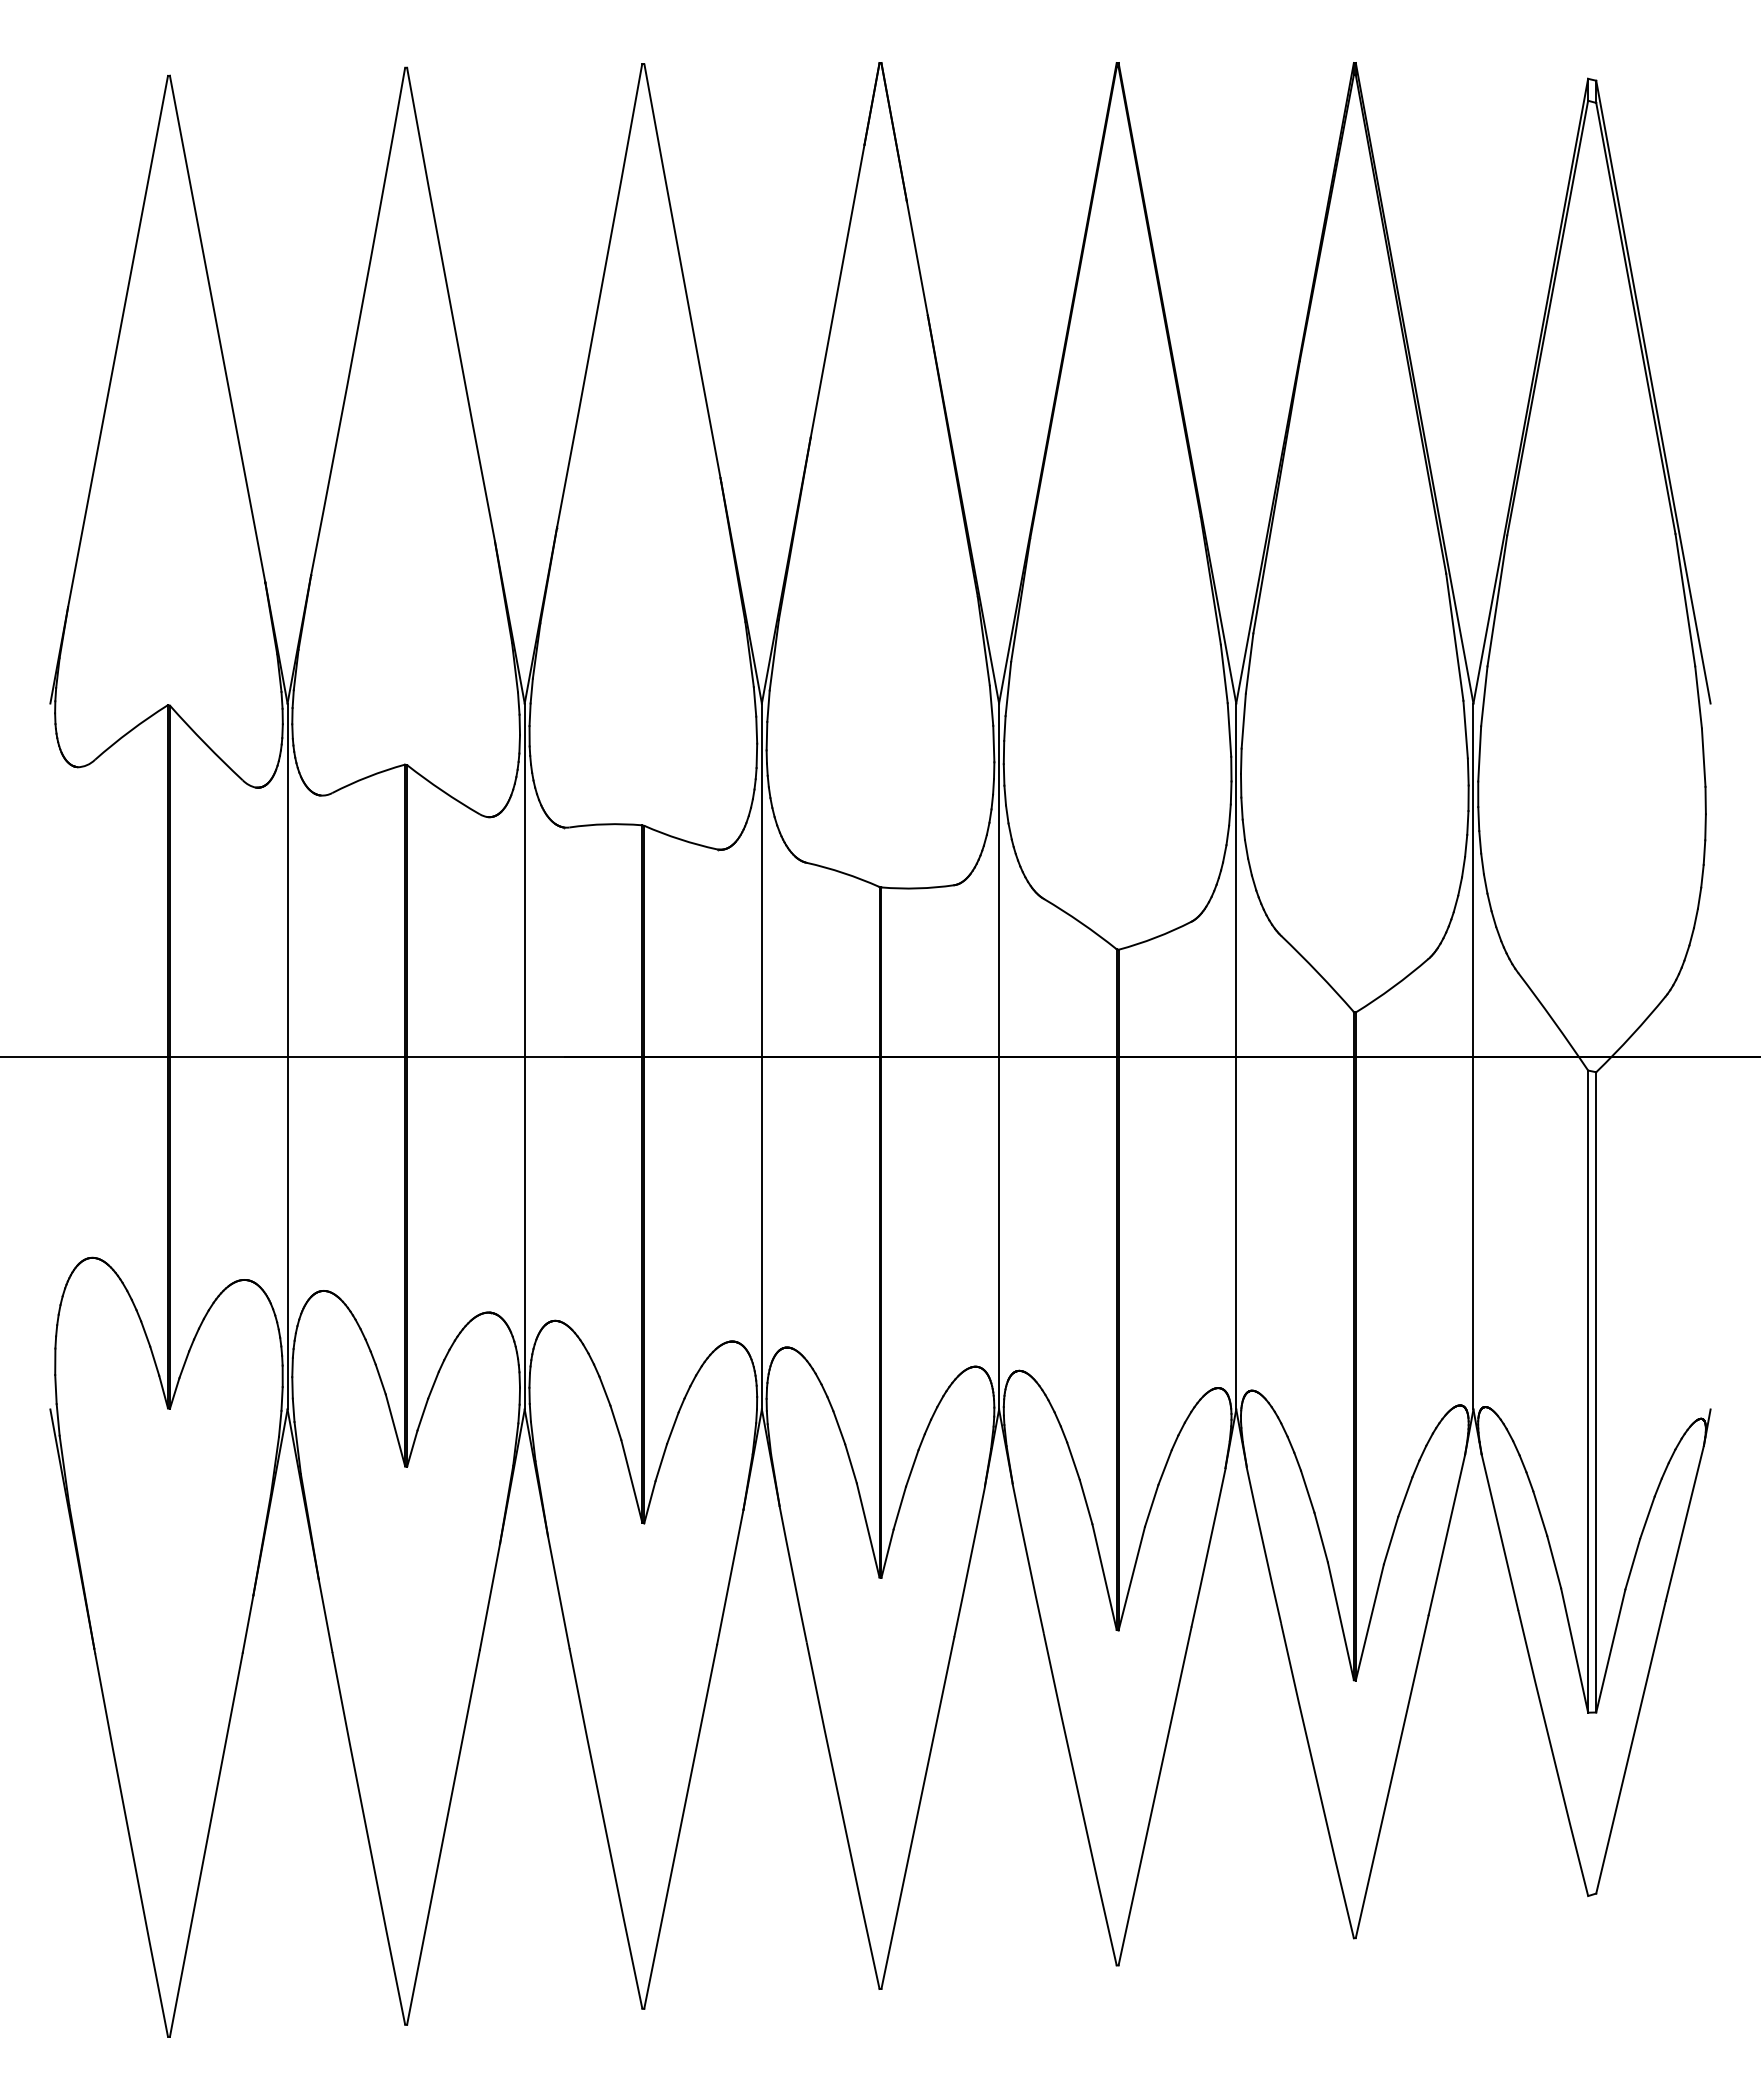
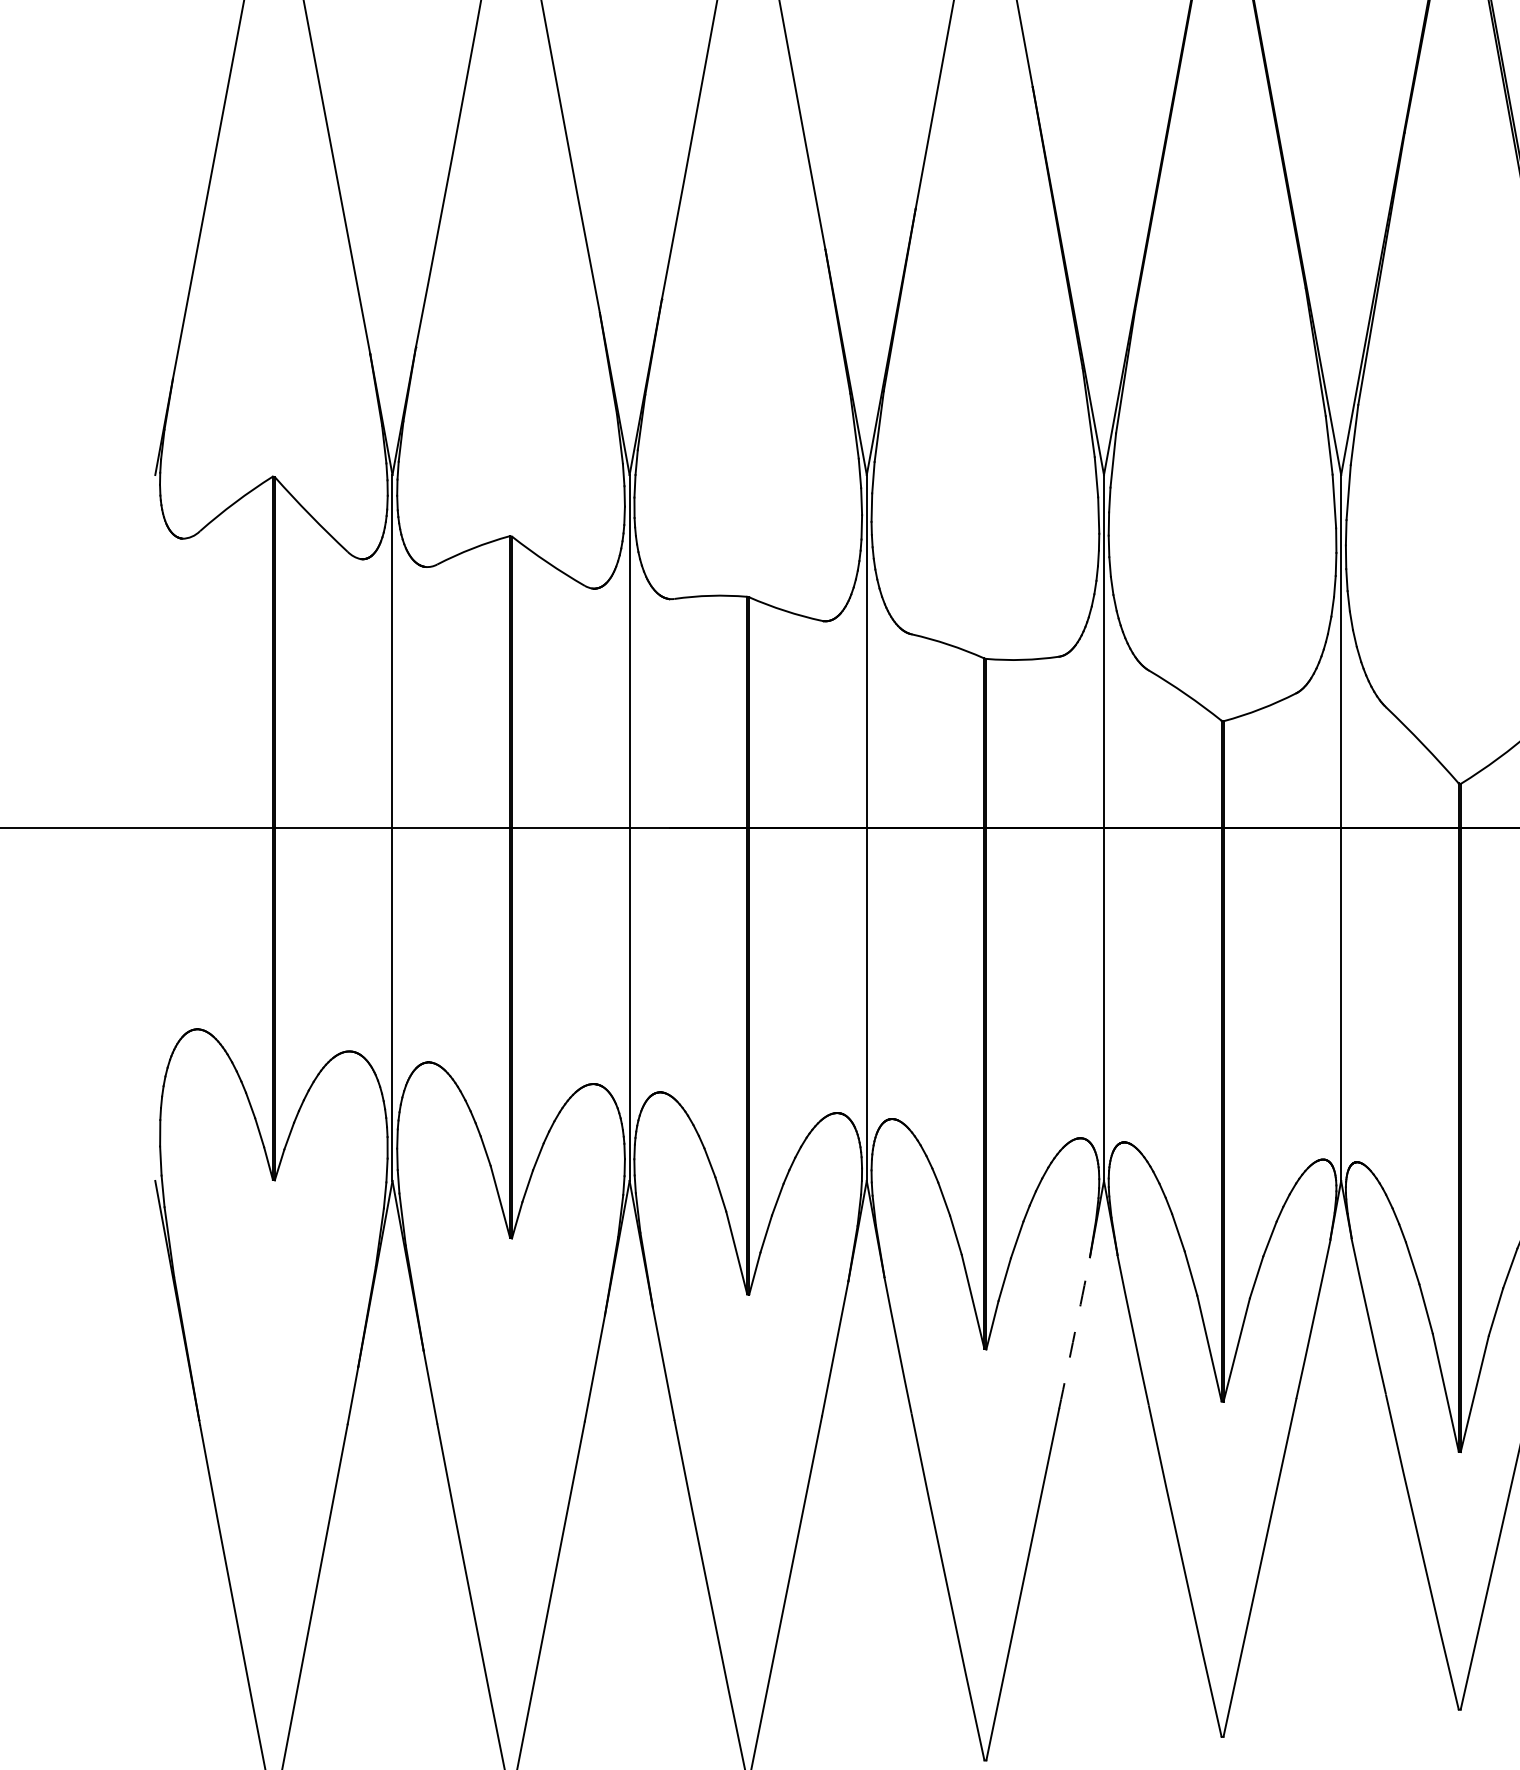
arc: (969, 1561) -> (1074, 1332), solid -> dashed

